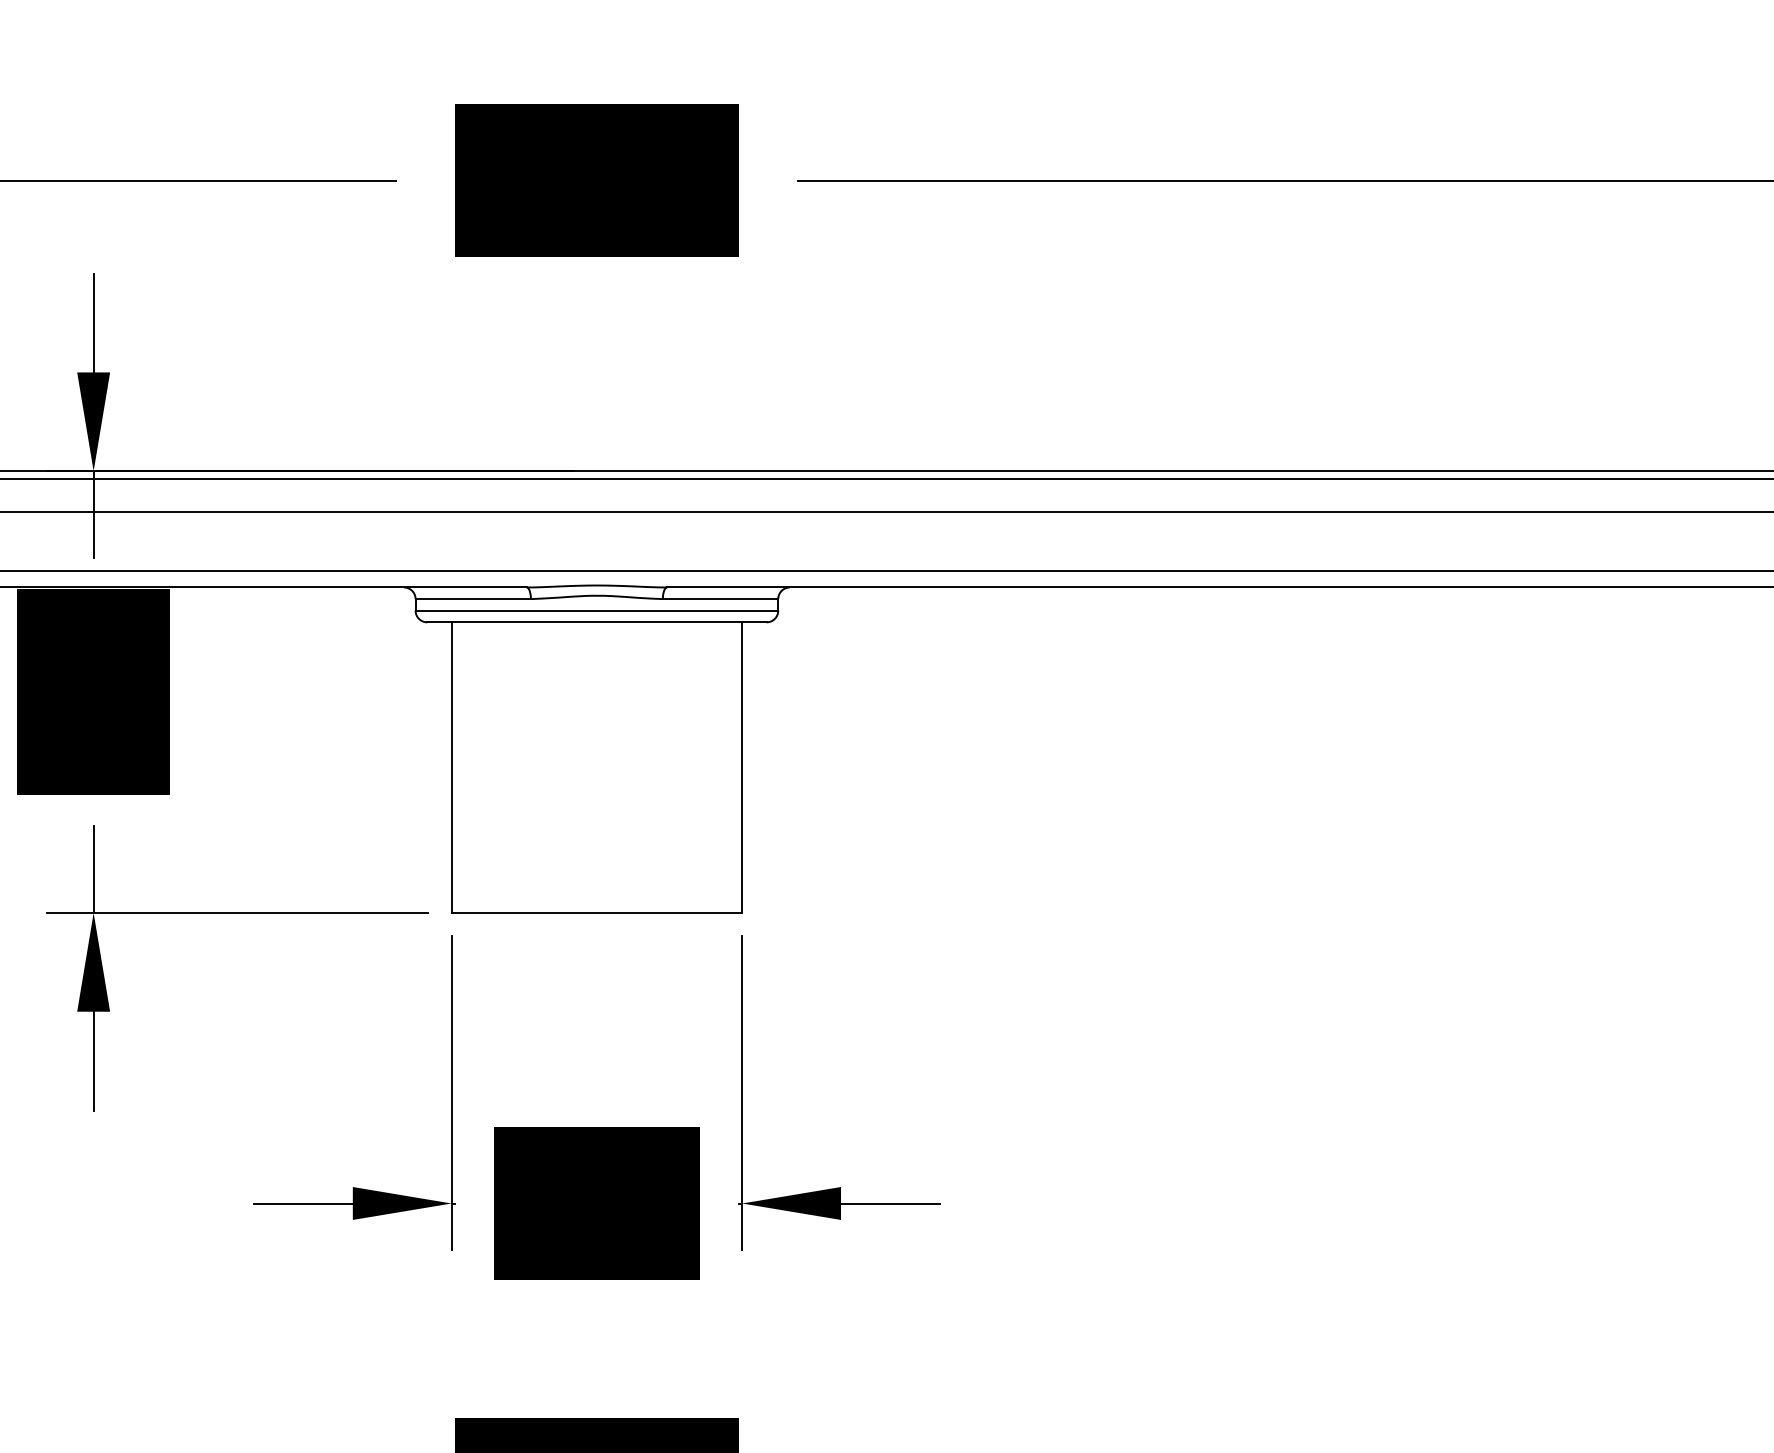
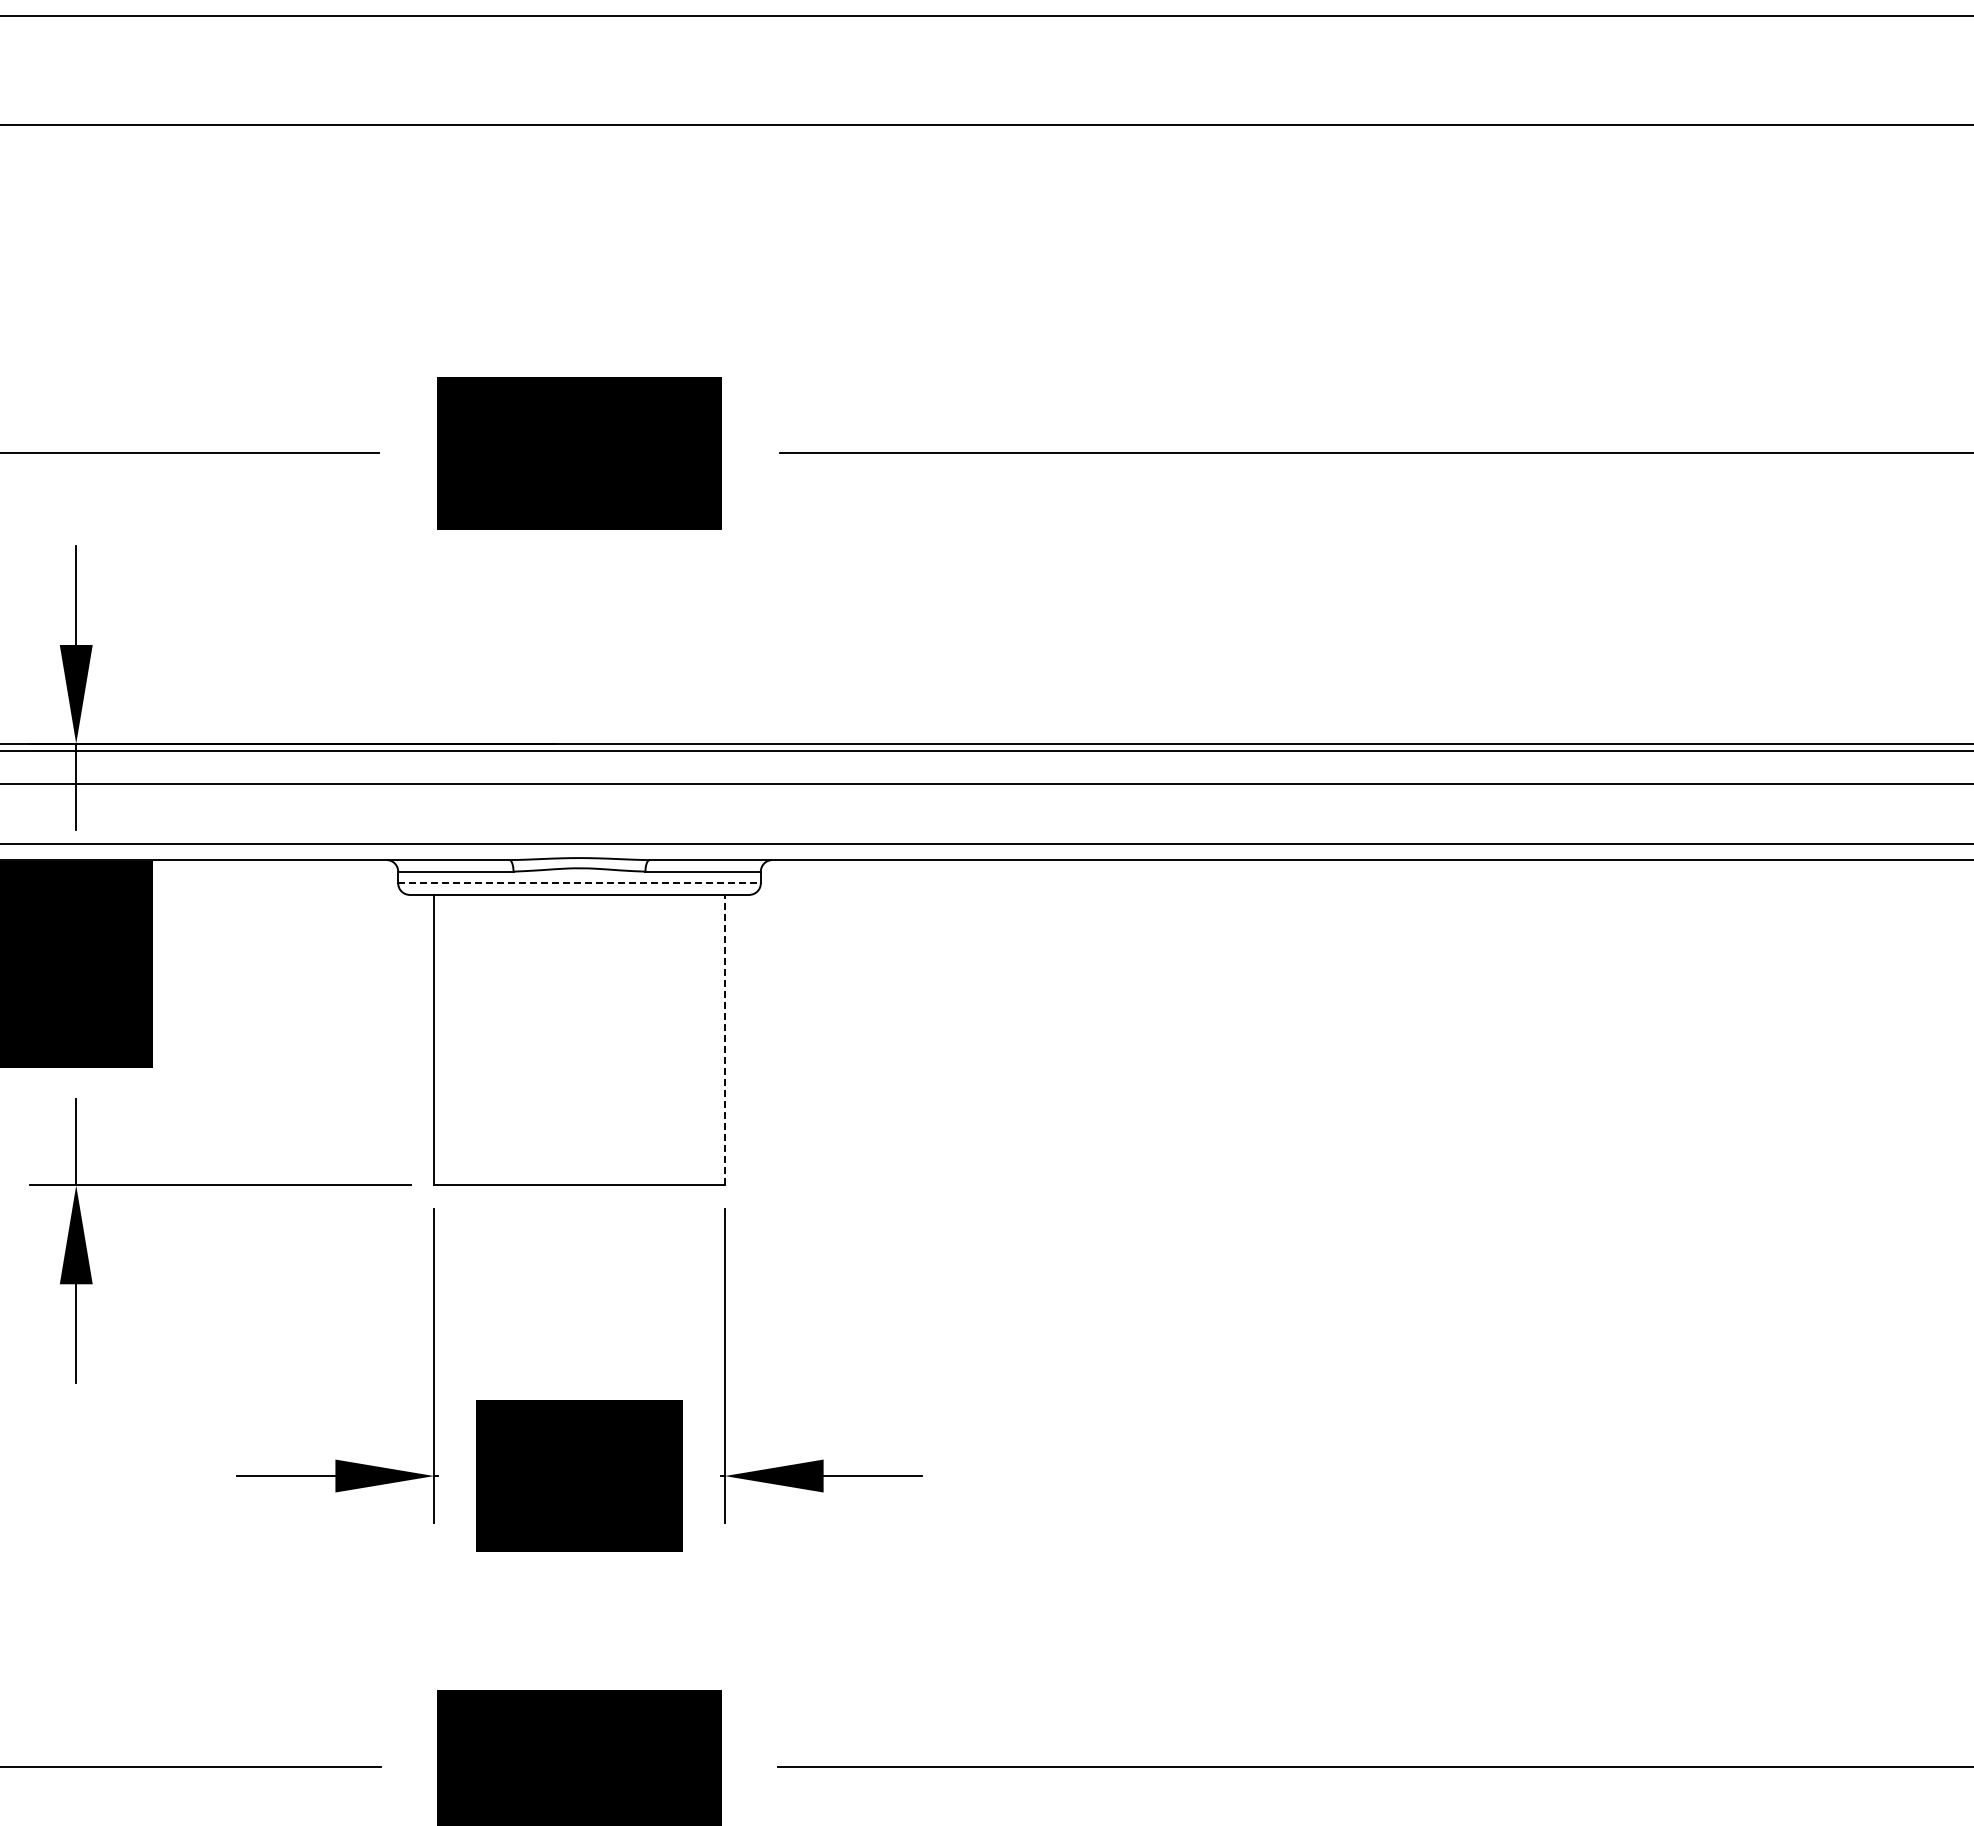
line: (597, 610) -> (580, 883), solid -> dashed
line: (741, 766) -> (724, 1039), solid -> dashed

